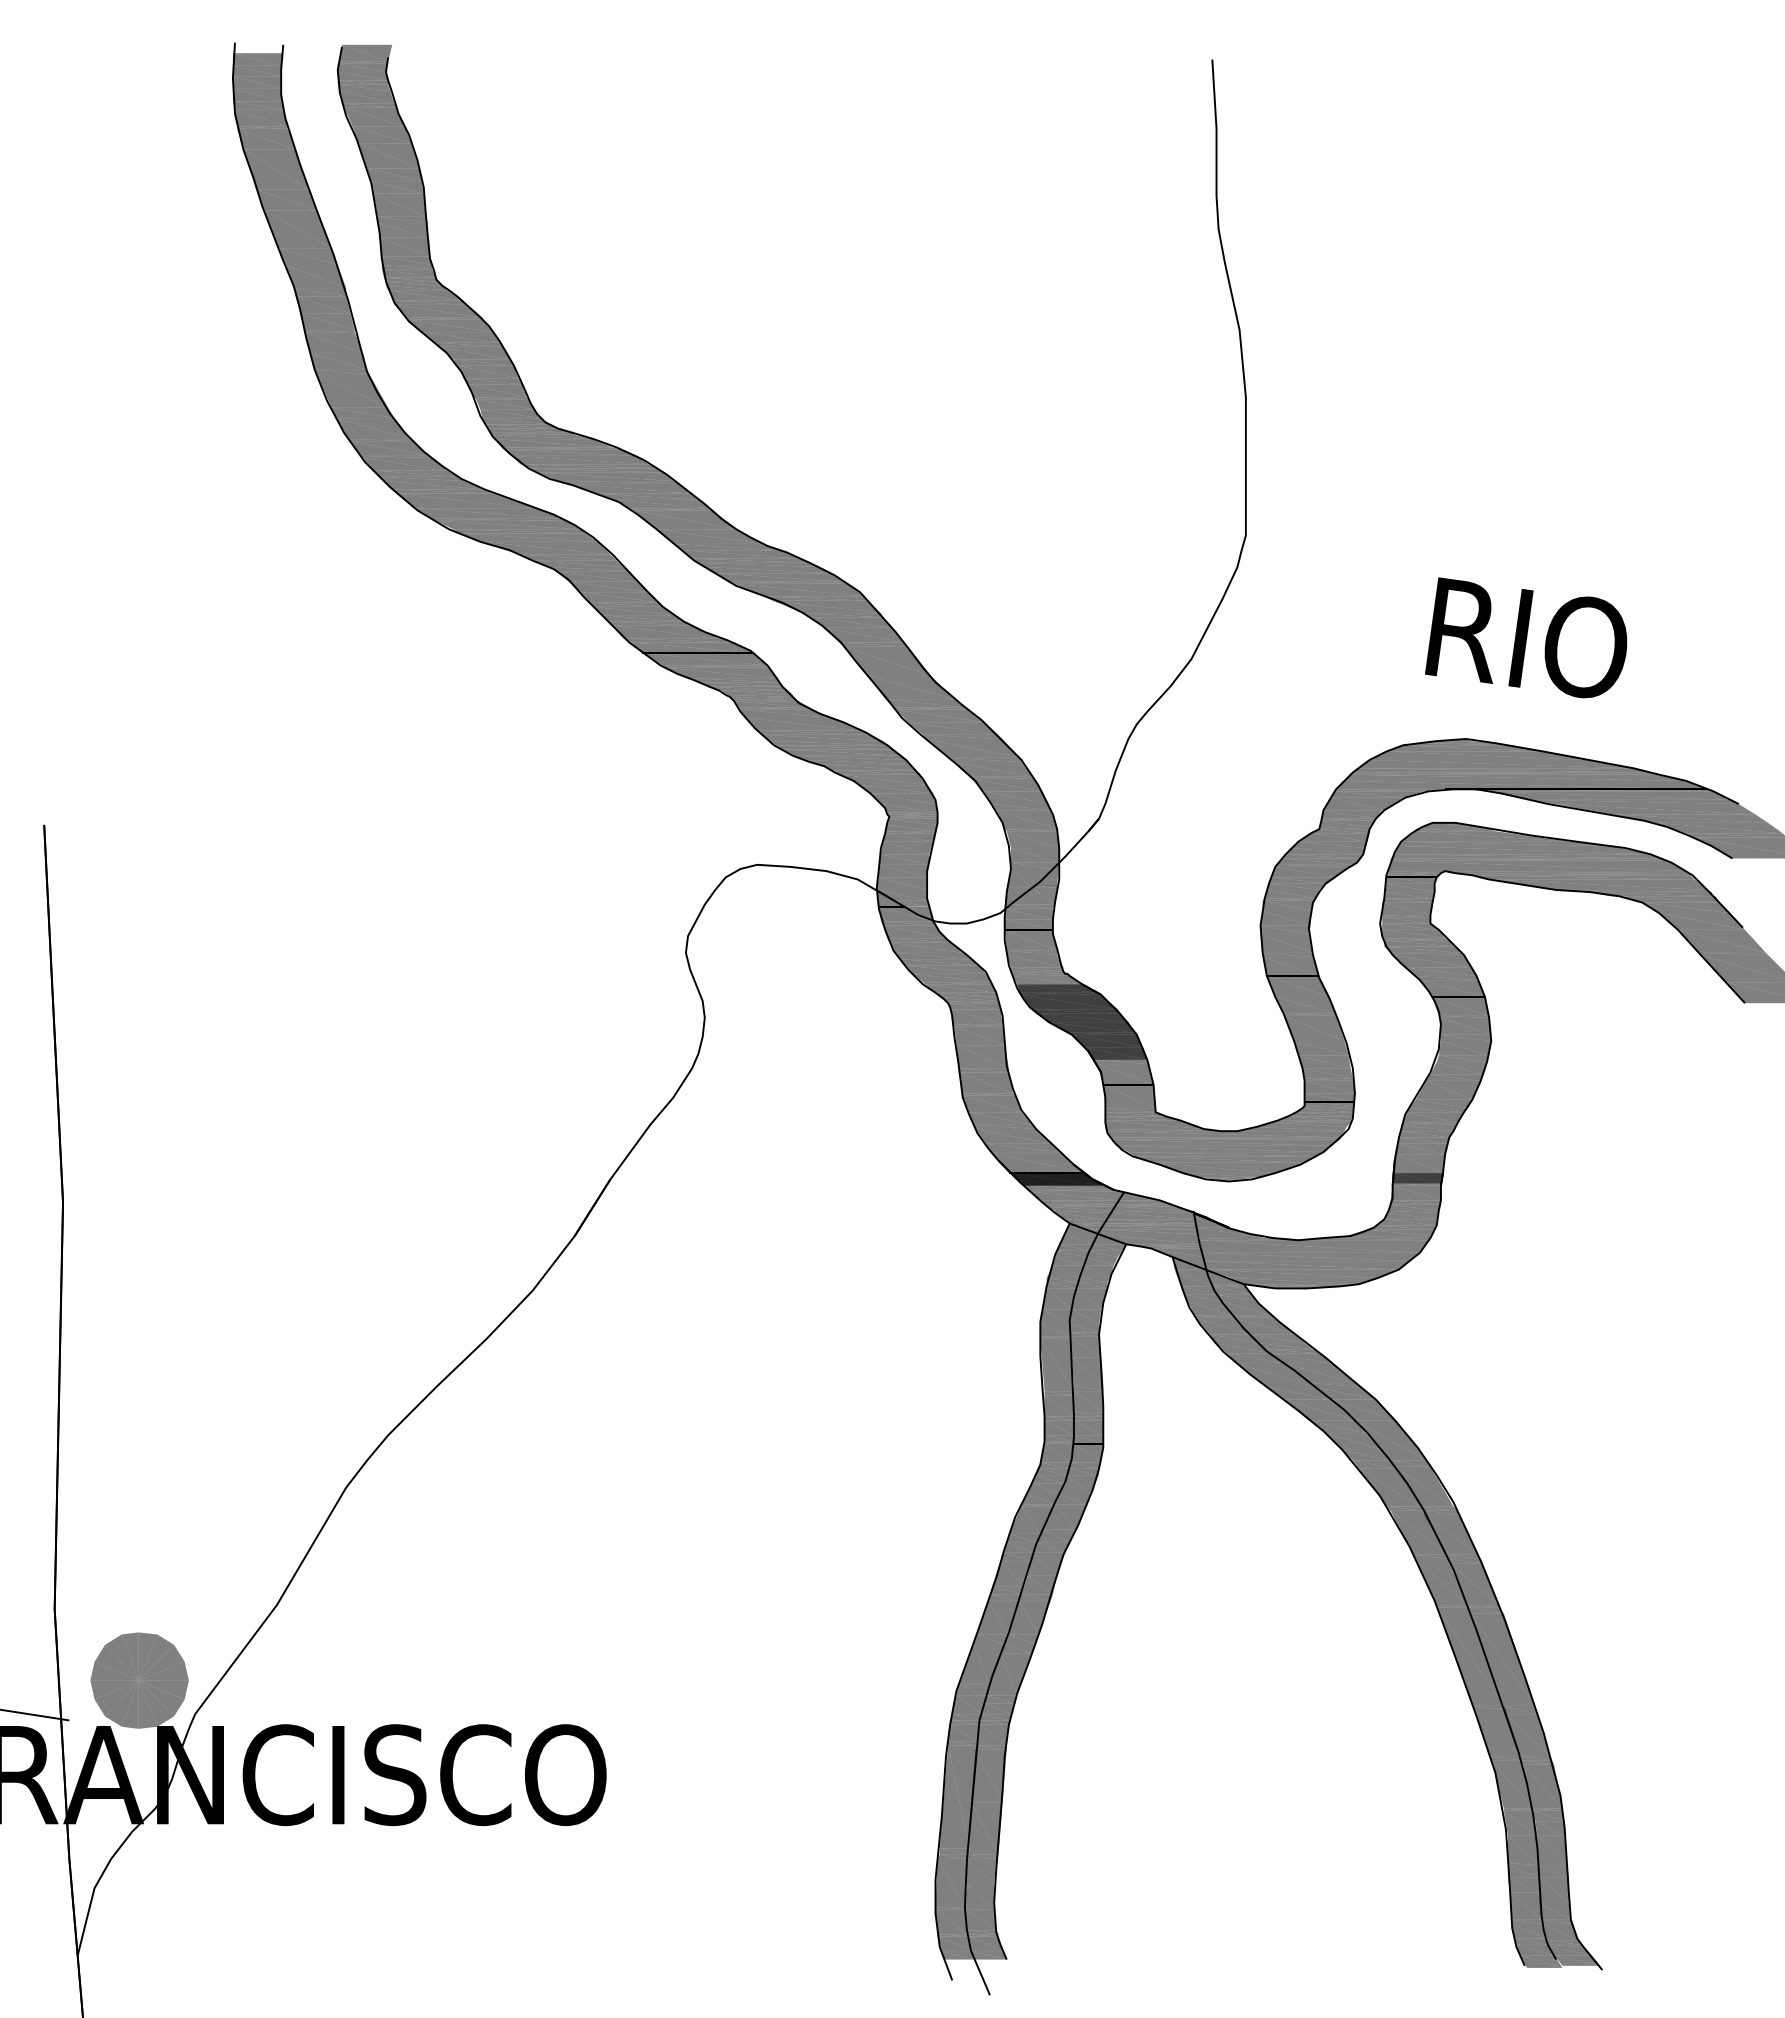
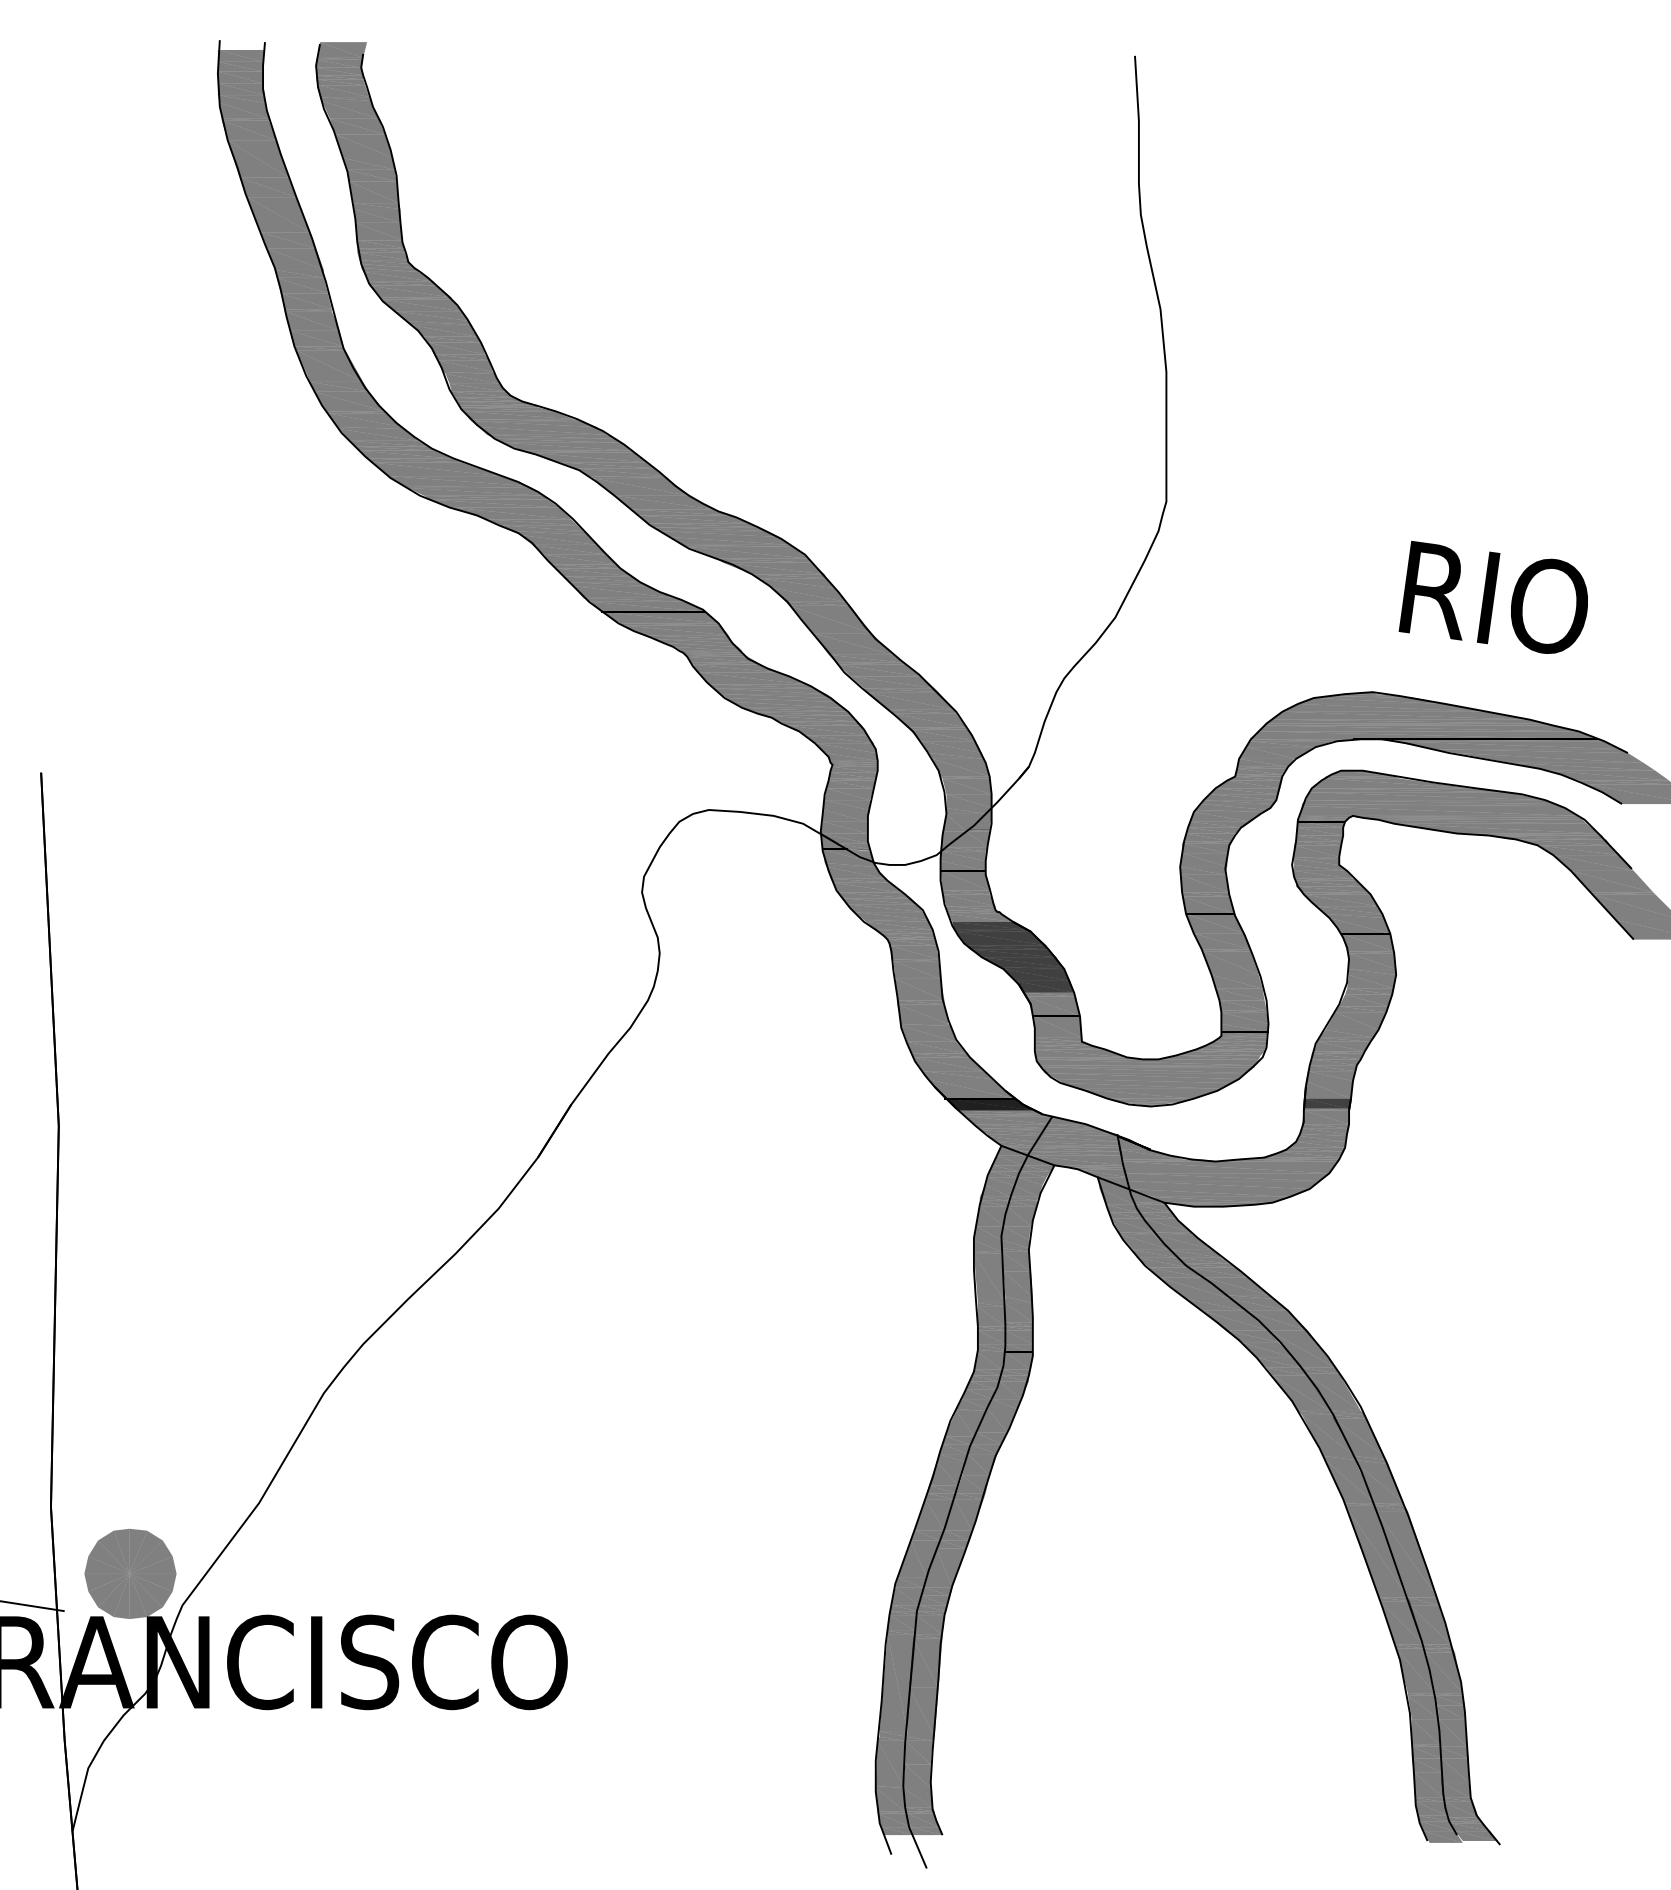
text: (1526, 637) -> (1493, 597), moved

